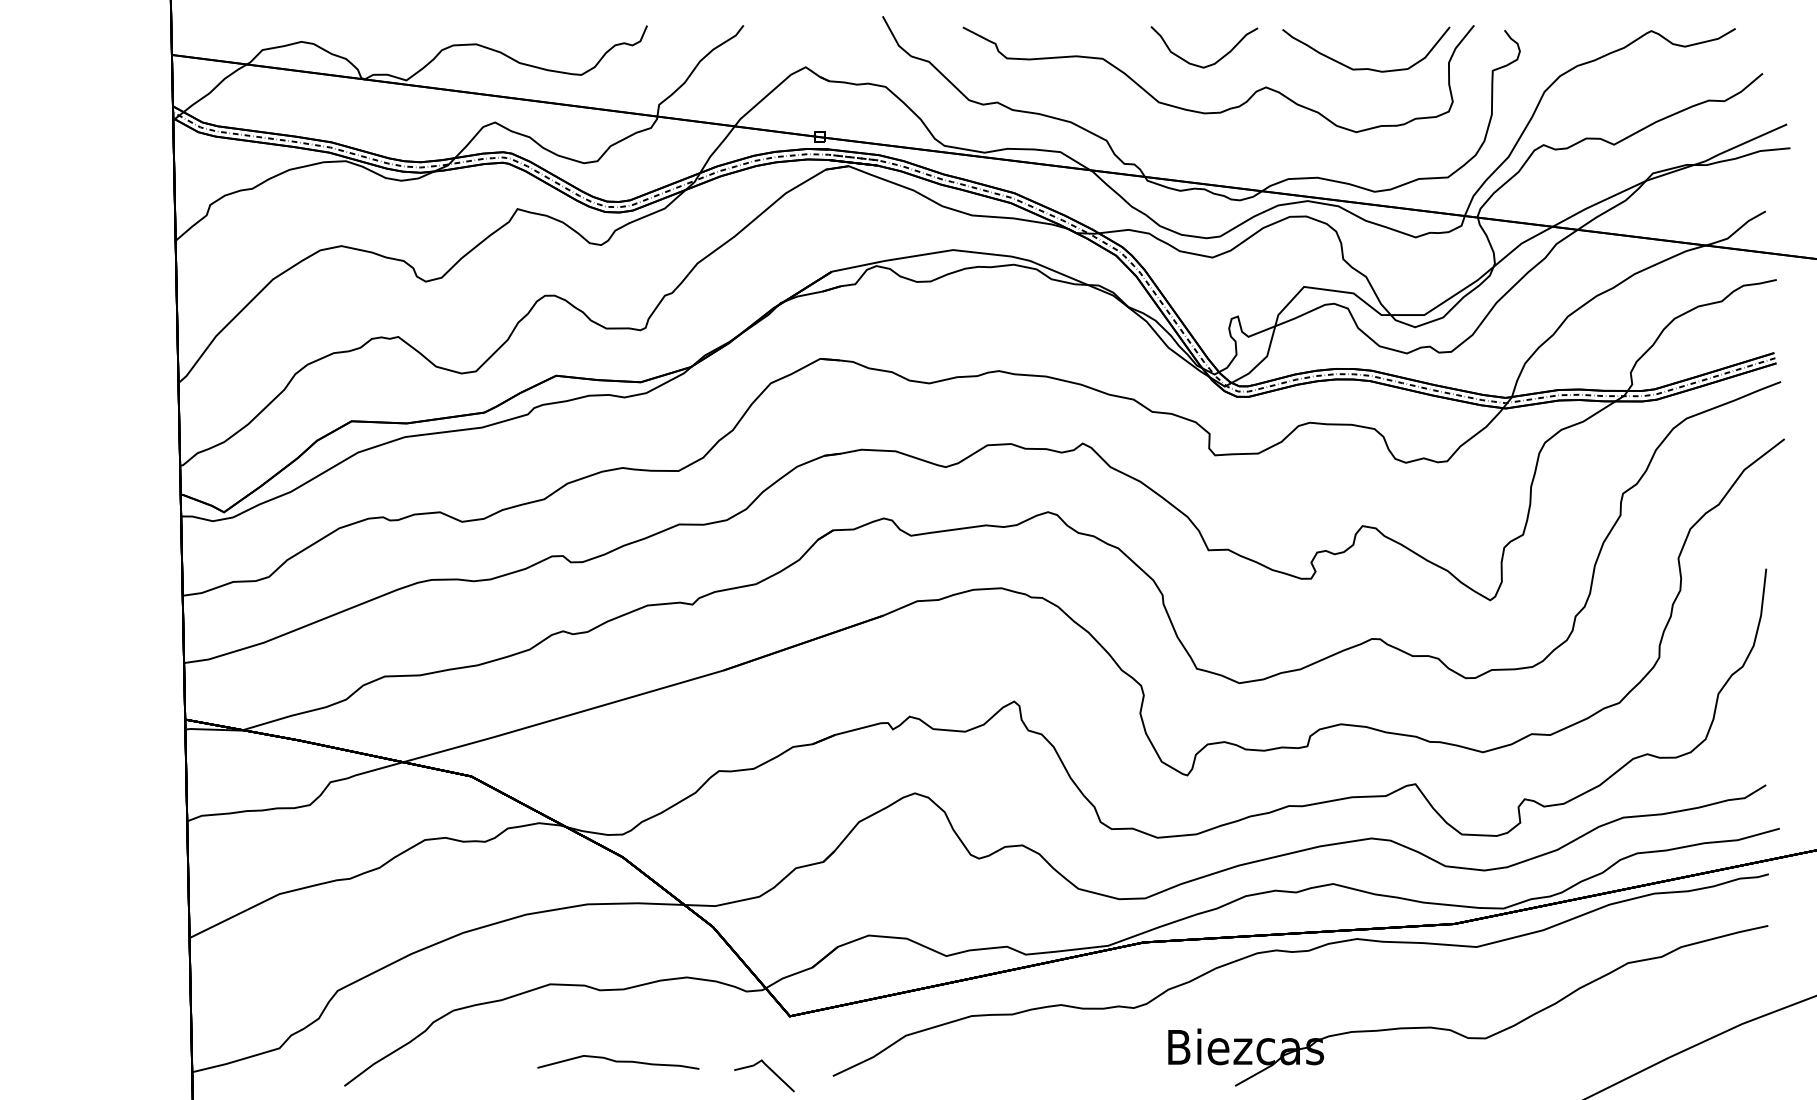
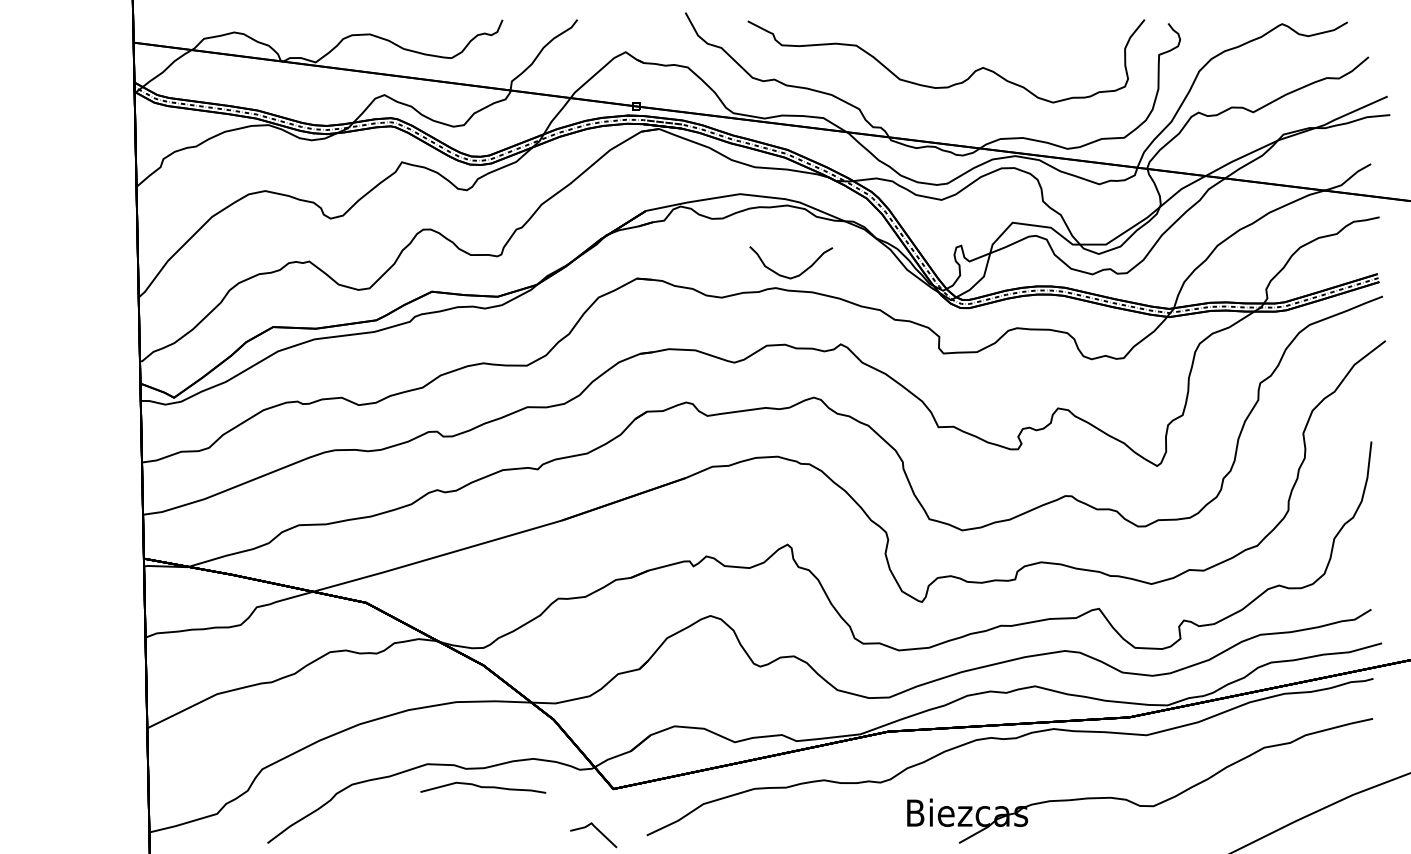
curve: (1209, 63) -> (795, 275), moved
curve: (1365, 67) -> (1060, 52), removed
curve: (618, 1061) -> (483, 787), moved

